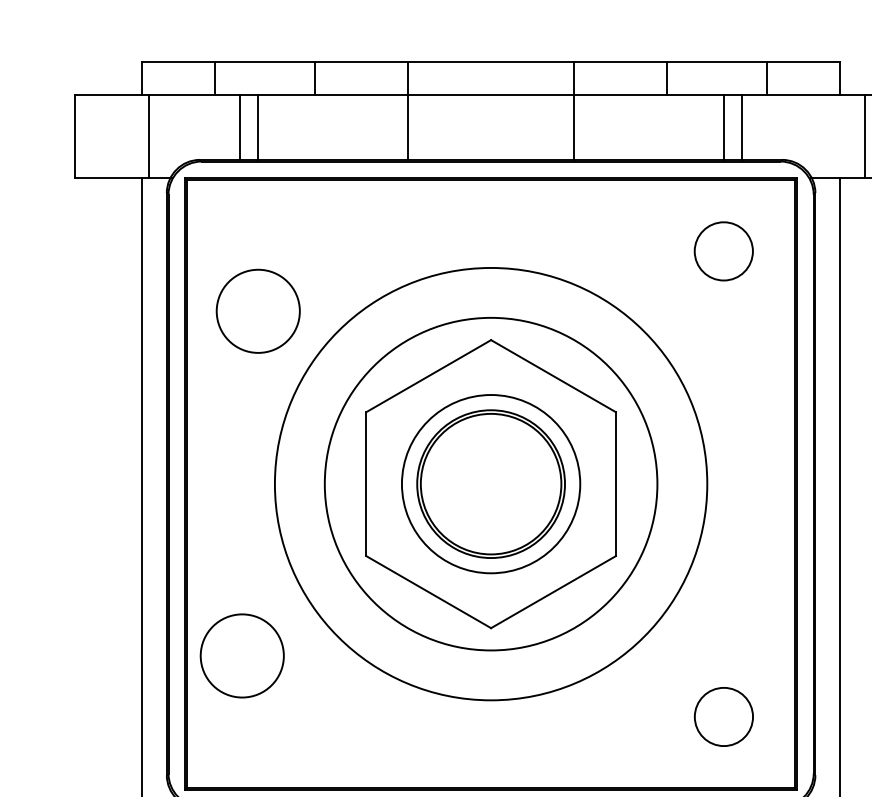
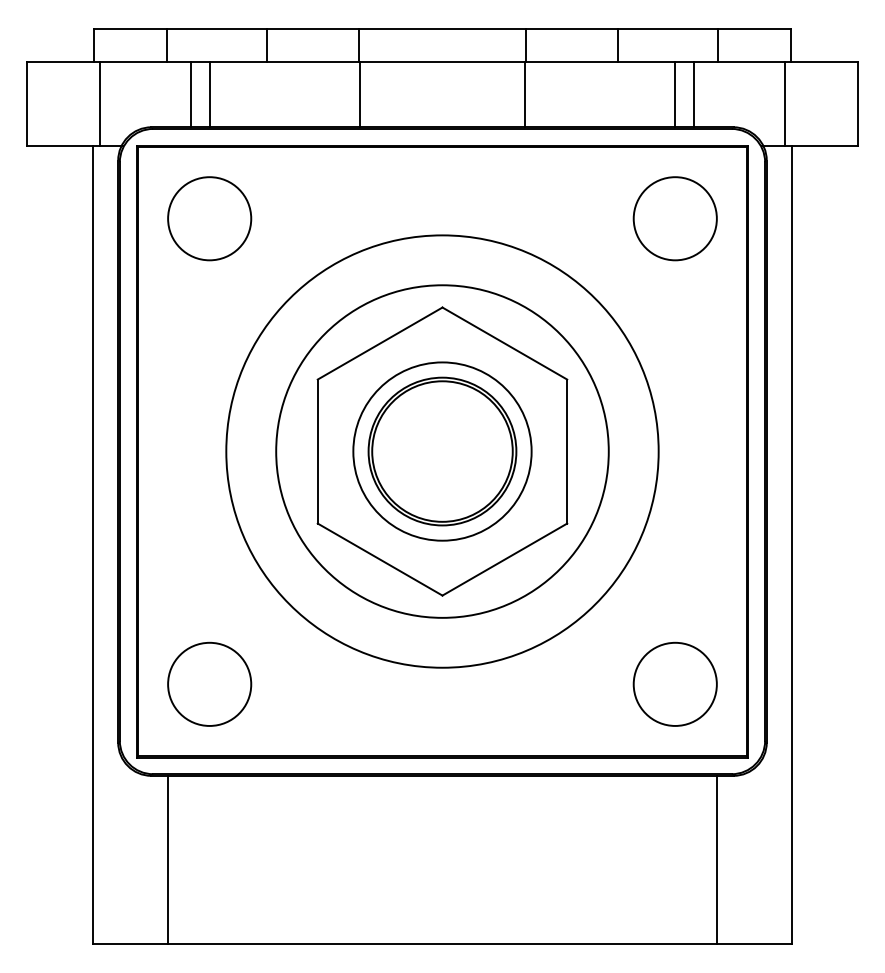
line: (865, 136) -> (785, 103), moved
circle: (723, 251) -> (674, 218), size x1.43
circle: (258, 311) -> (209, 218), moved
circle: (242, 655) -> (209, 683), moved
circle: (723, 716) -> (674, 683), size x1.43

